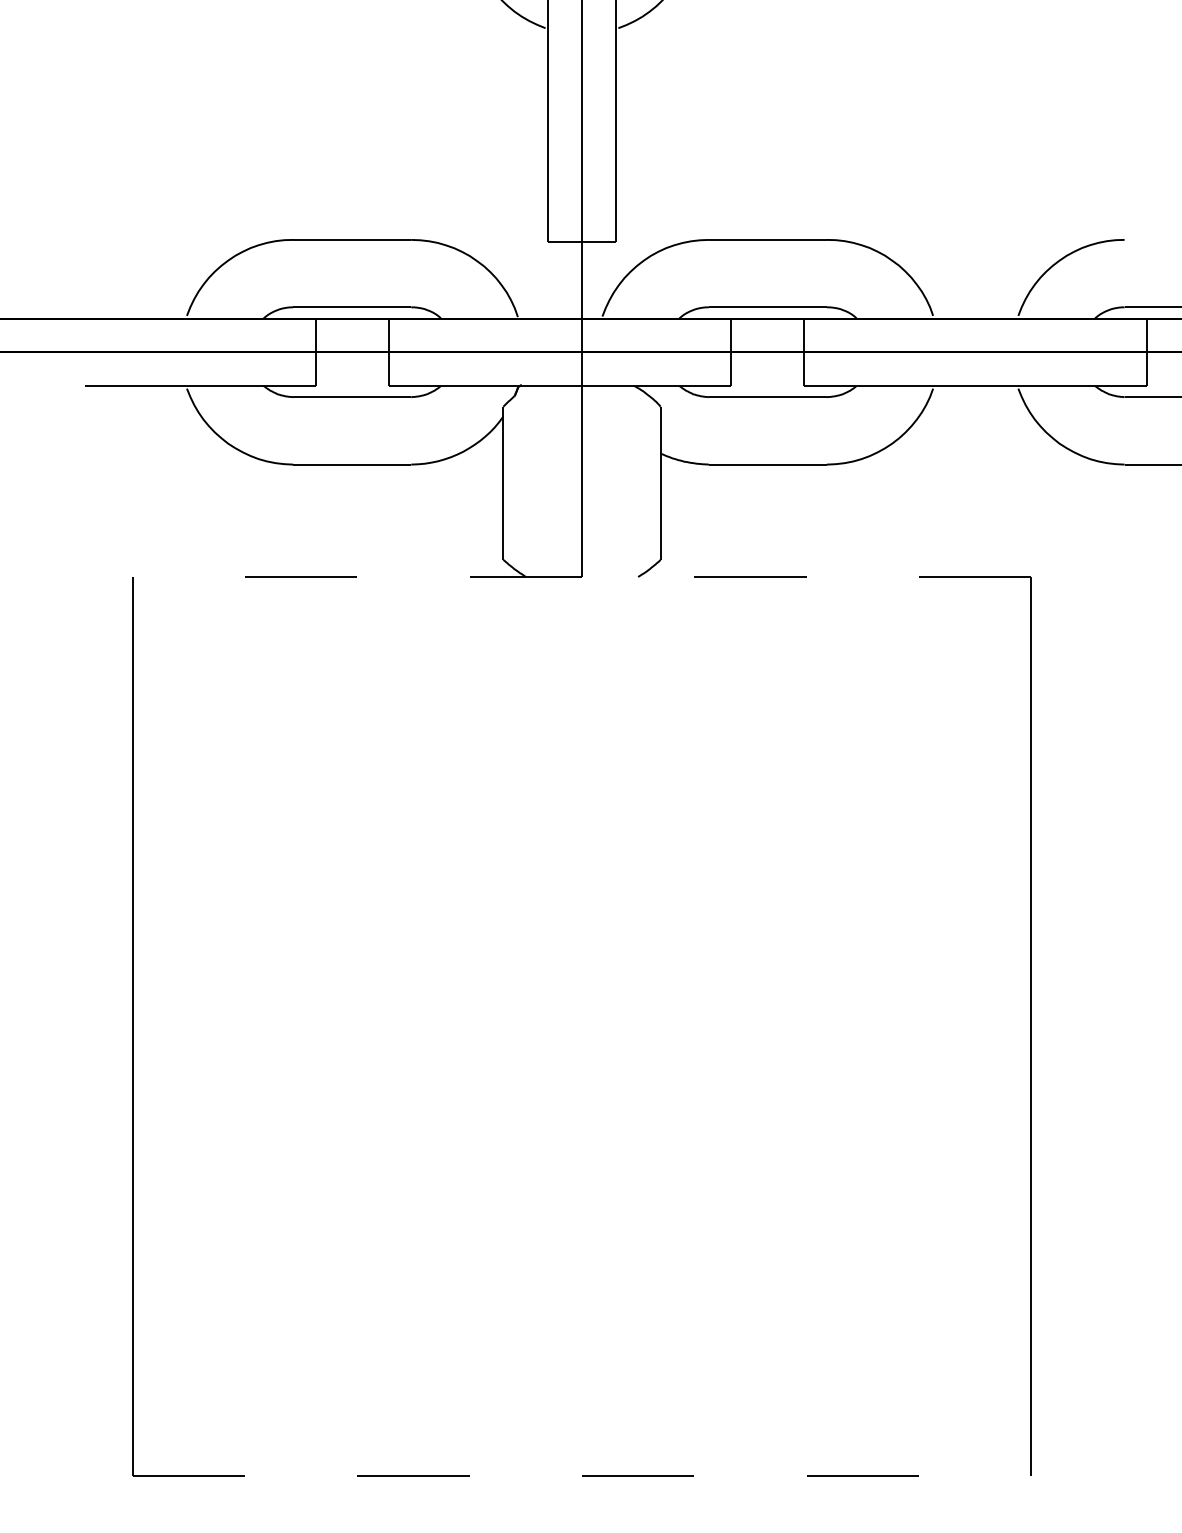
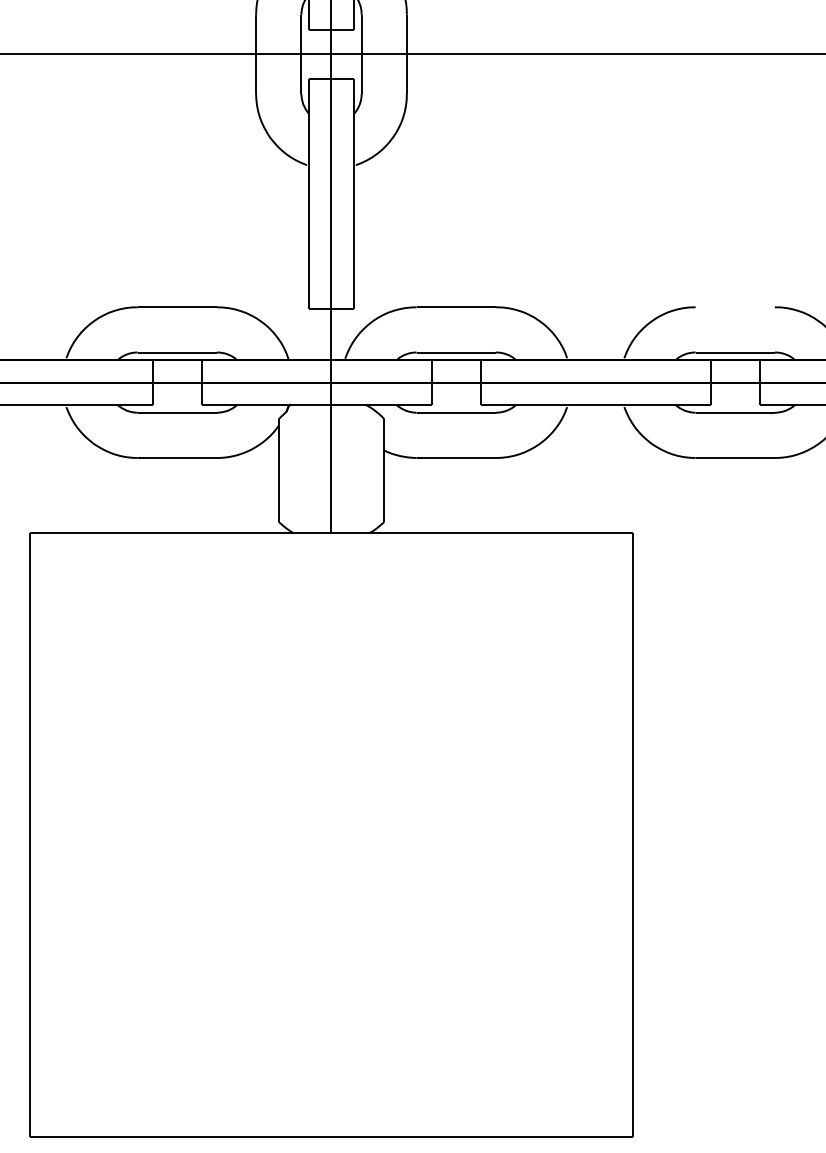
line: (582, 577) -> (331, 533), dashed -> solid
line: (582, 1475) -> (331, 1136), dashed -> solid

